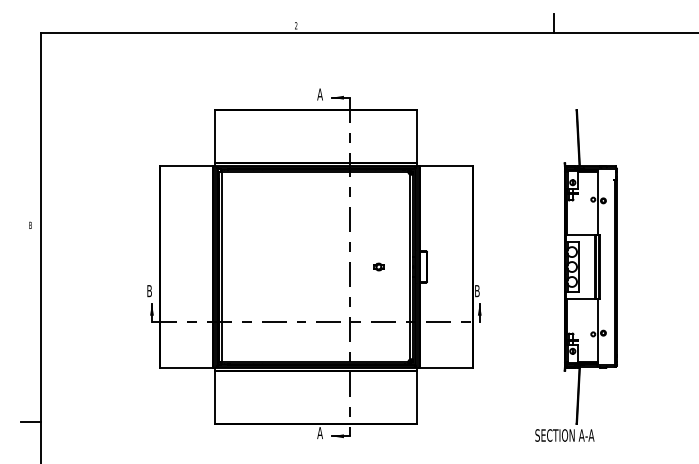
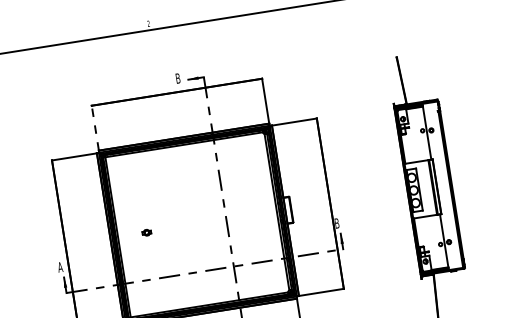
text: (319, 94) -> (177, 78), A -> B
line: (215, 136) -> (95, 127), solid -> dashed
part: (378, 266) -> (146, 232), moved
text: (149, 291) -> (60, 267), B -> A

